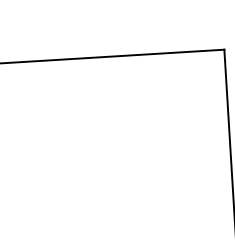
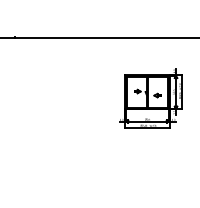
part: (141, 144) -> (150, 98), added

